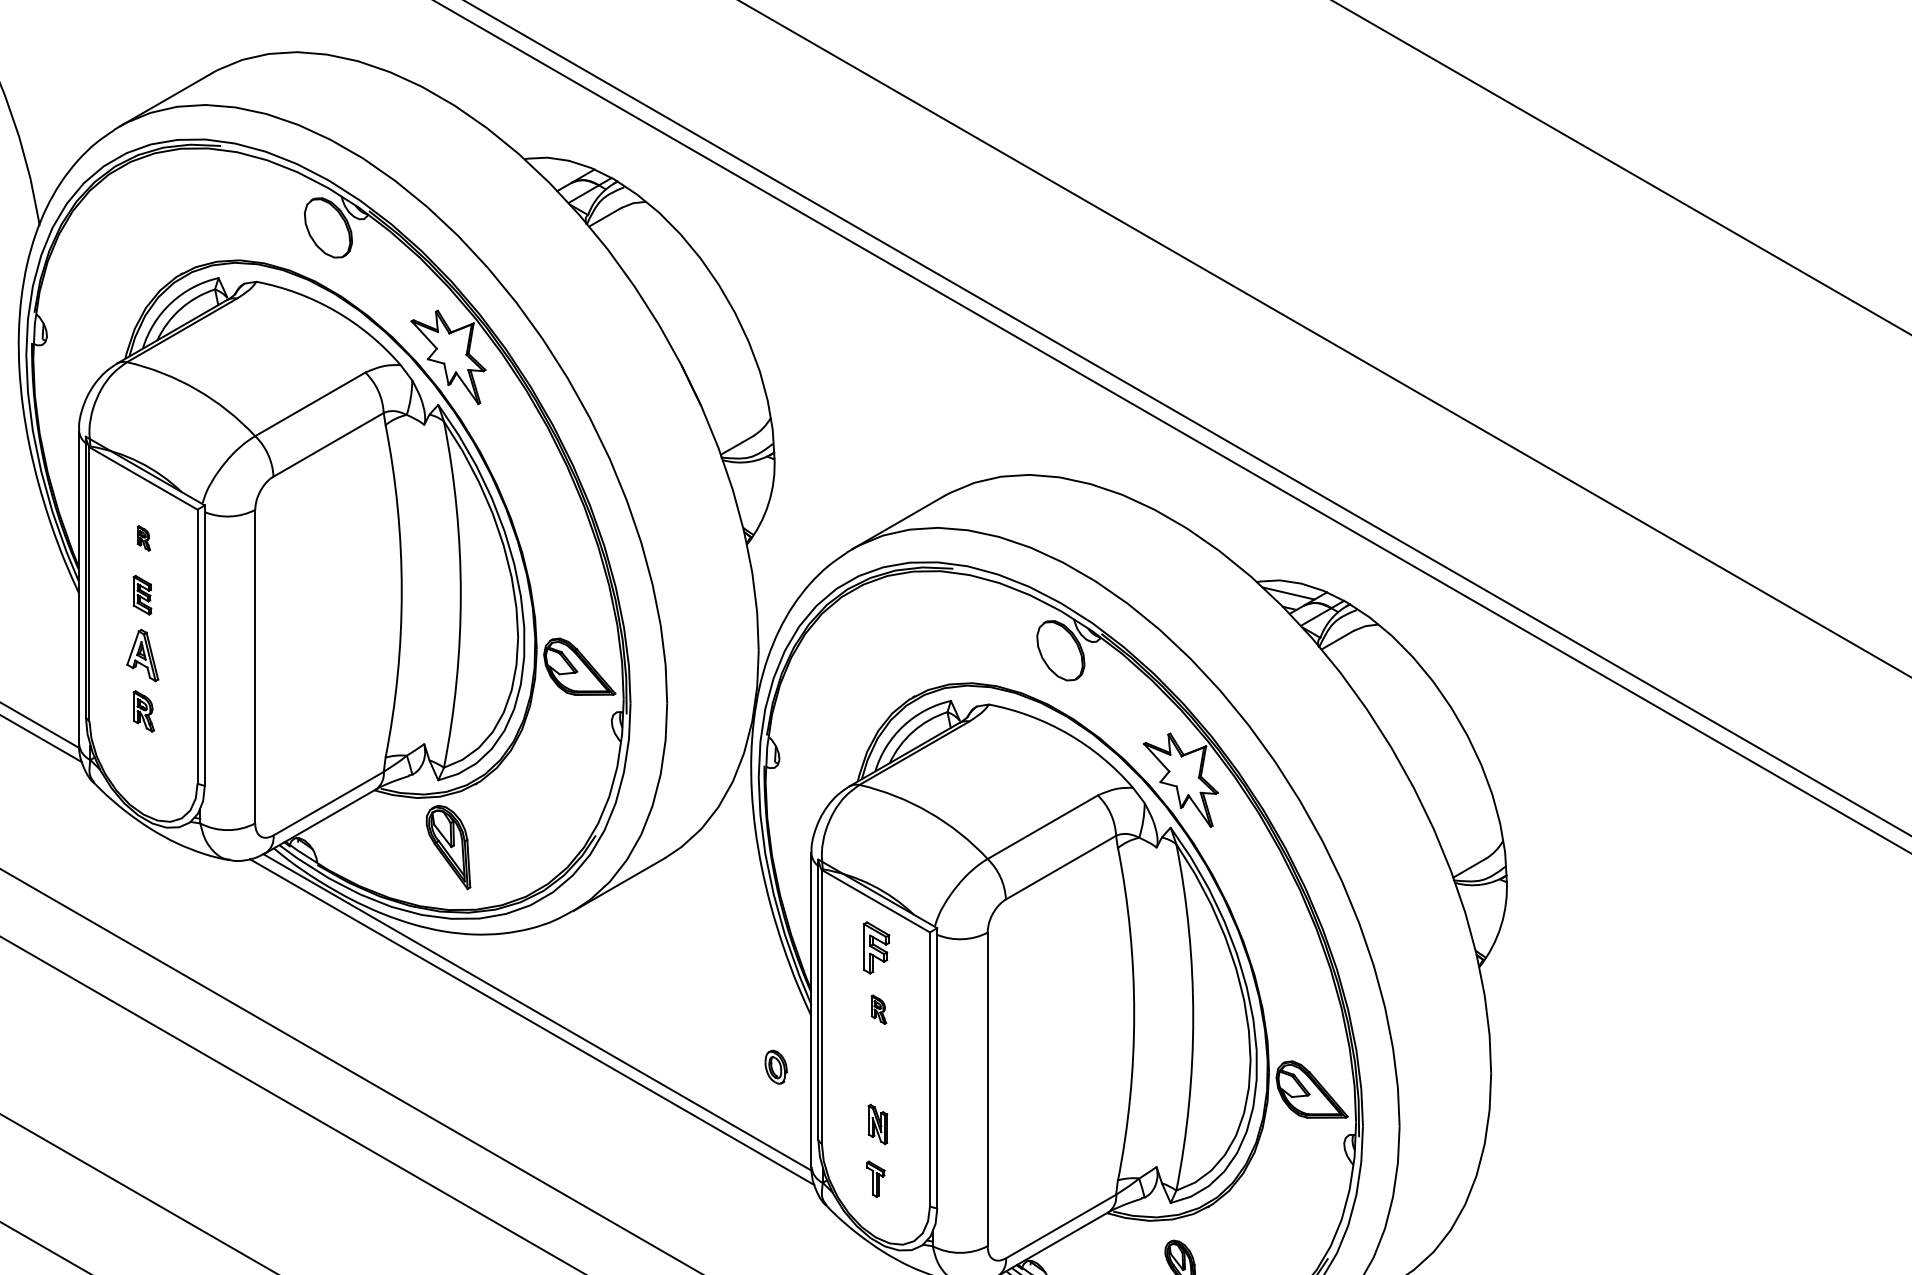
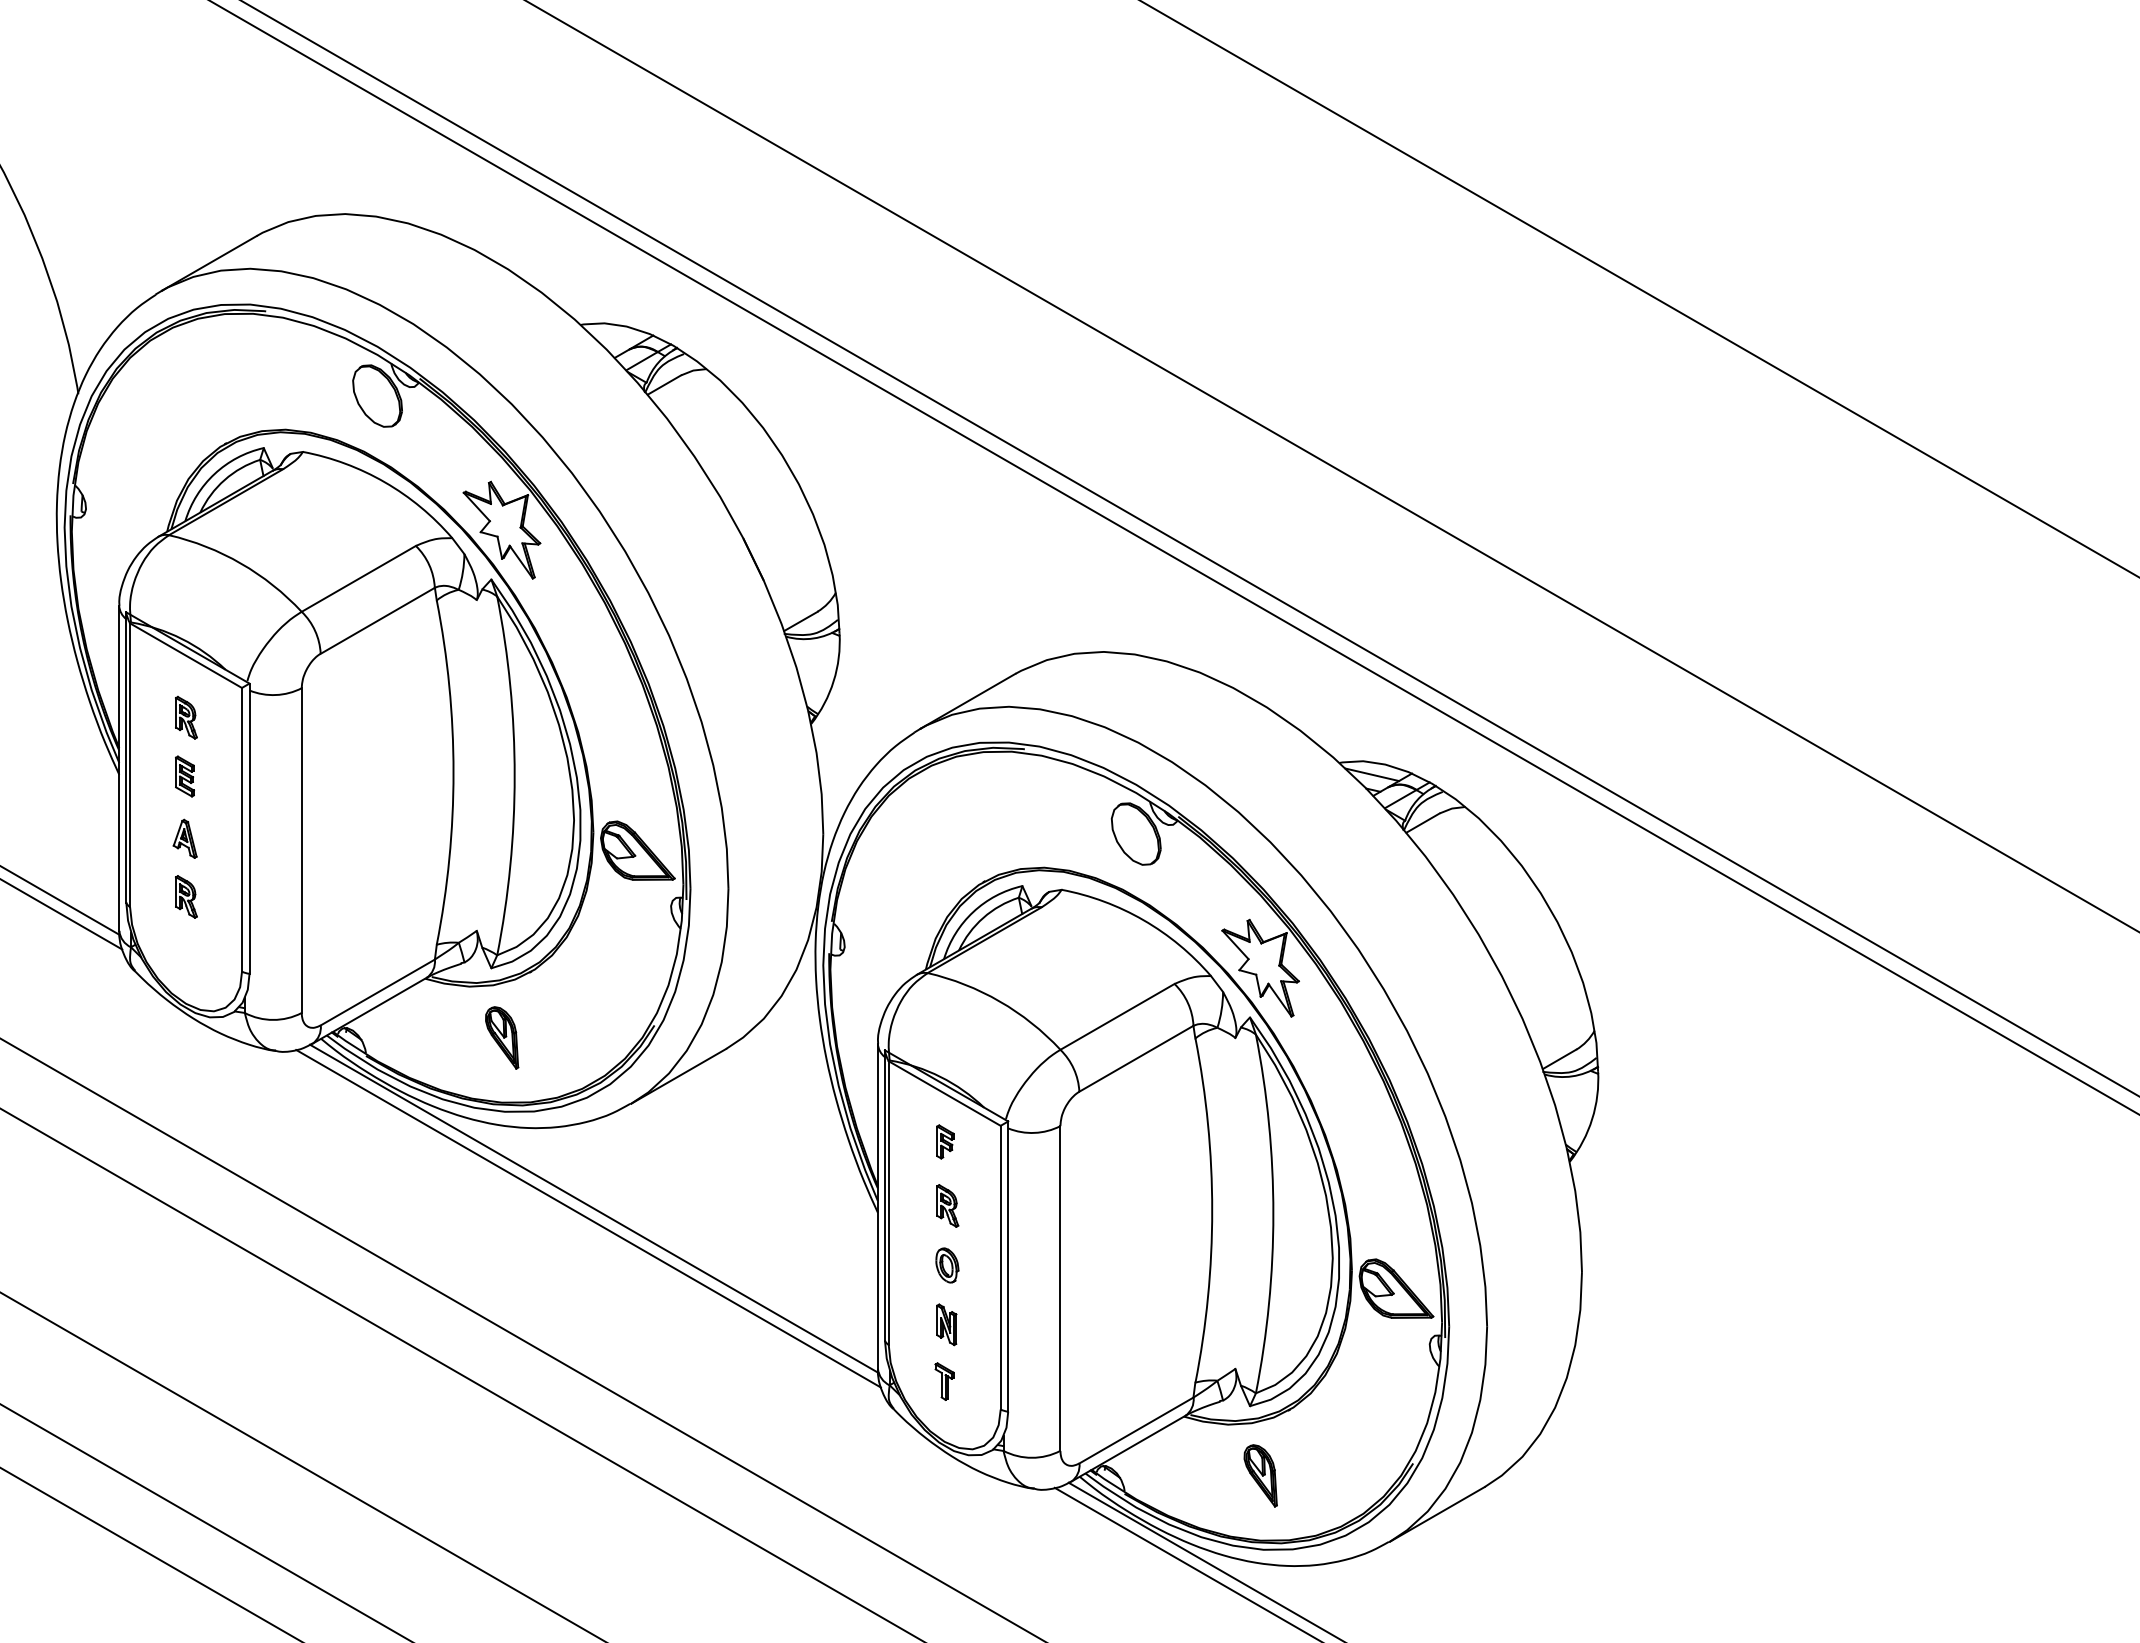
part: (143, 538) -> (186, 717), size x1.67
part: (142, 655) -> (184, 838), size x0.71
part: (449, 847) -> (502, 1037), size x0.71
part: (876, 947) -> (945, 1141), size x0.62
part: (878, 1009) -> (947, 1205), size x1.43
part: (776, 1067) -> (947, 1265), moved

